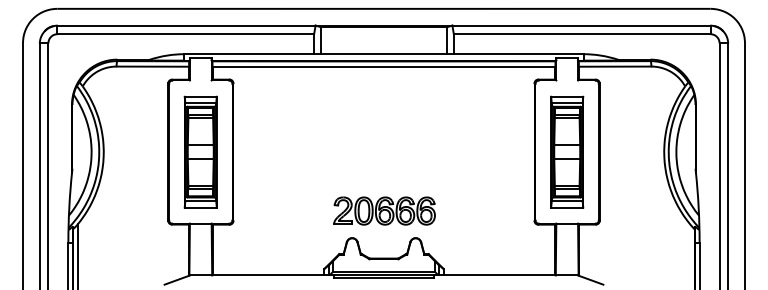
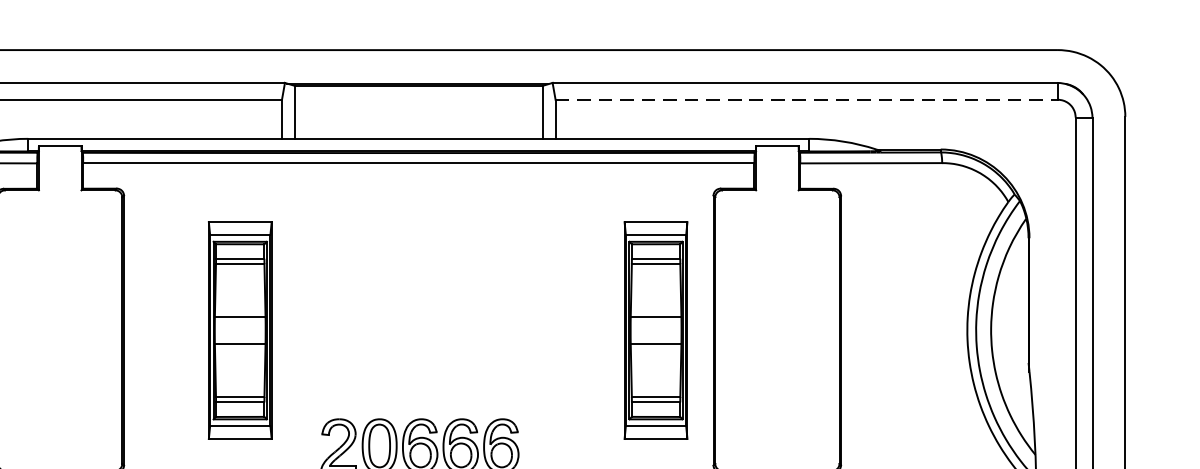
line: (582, 34) -> (807, 100), solid -> dashed
part: (200, 151) -> (239, 329), moved
part: (567, 151) -> (656, 329), moved

